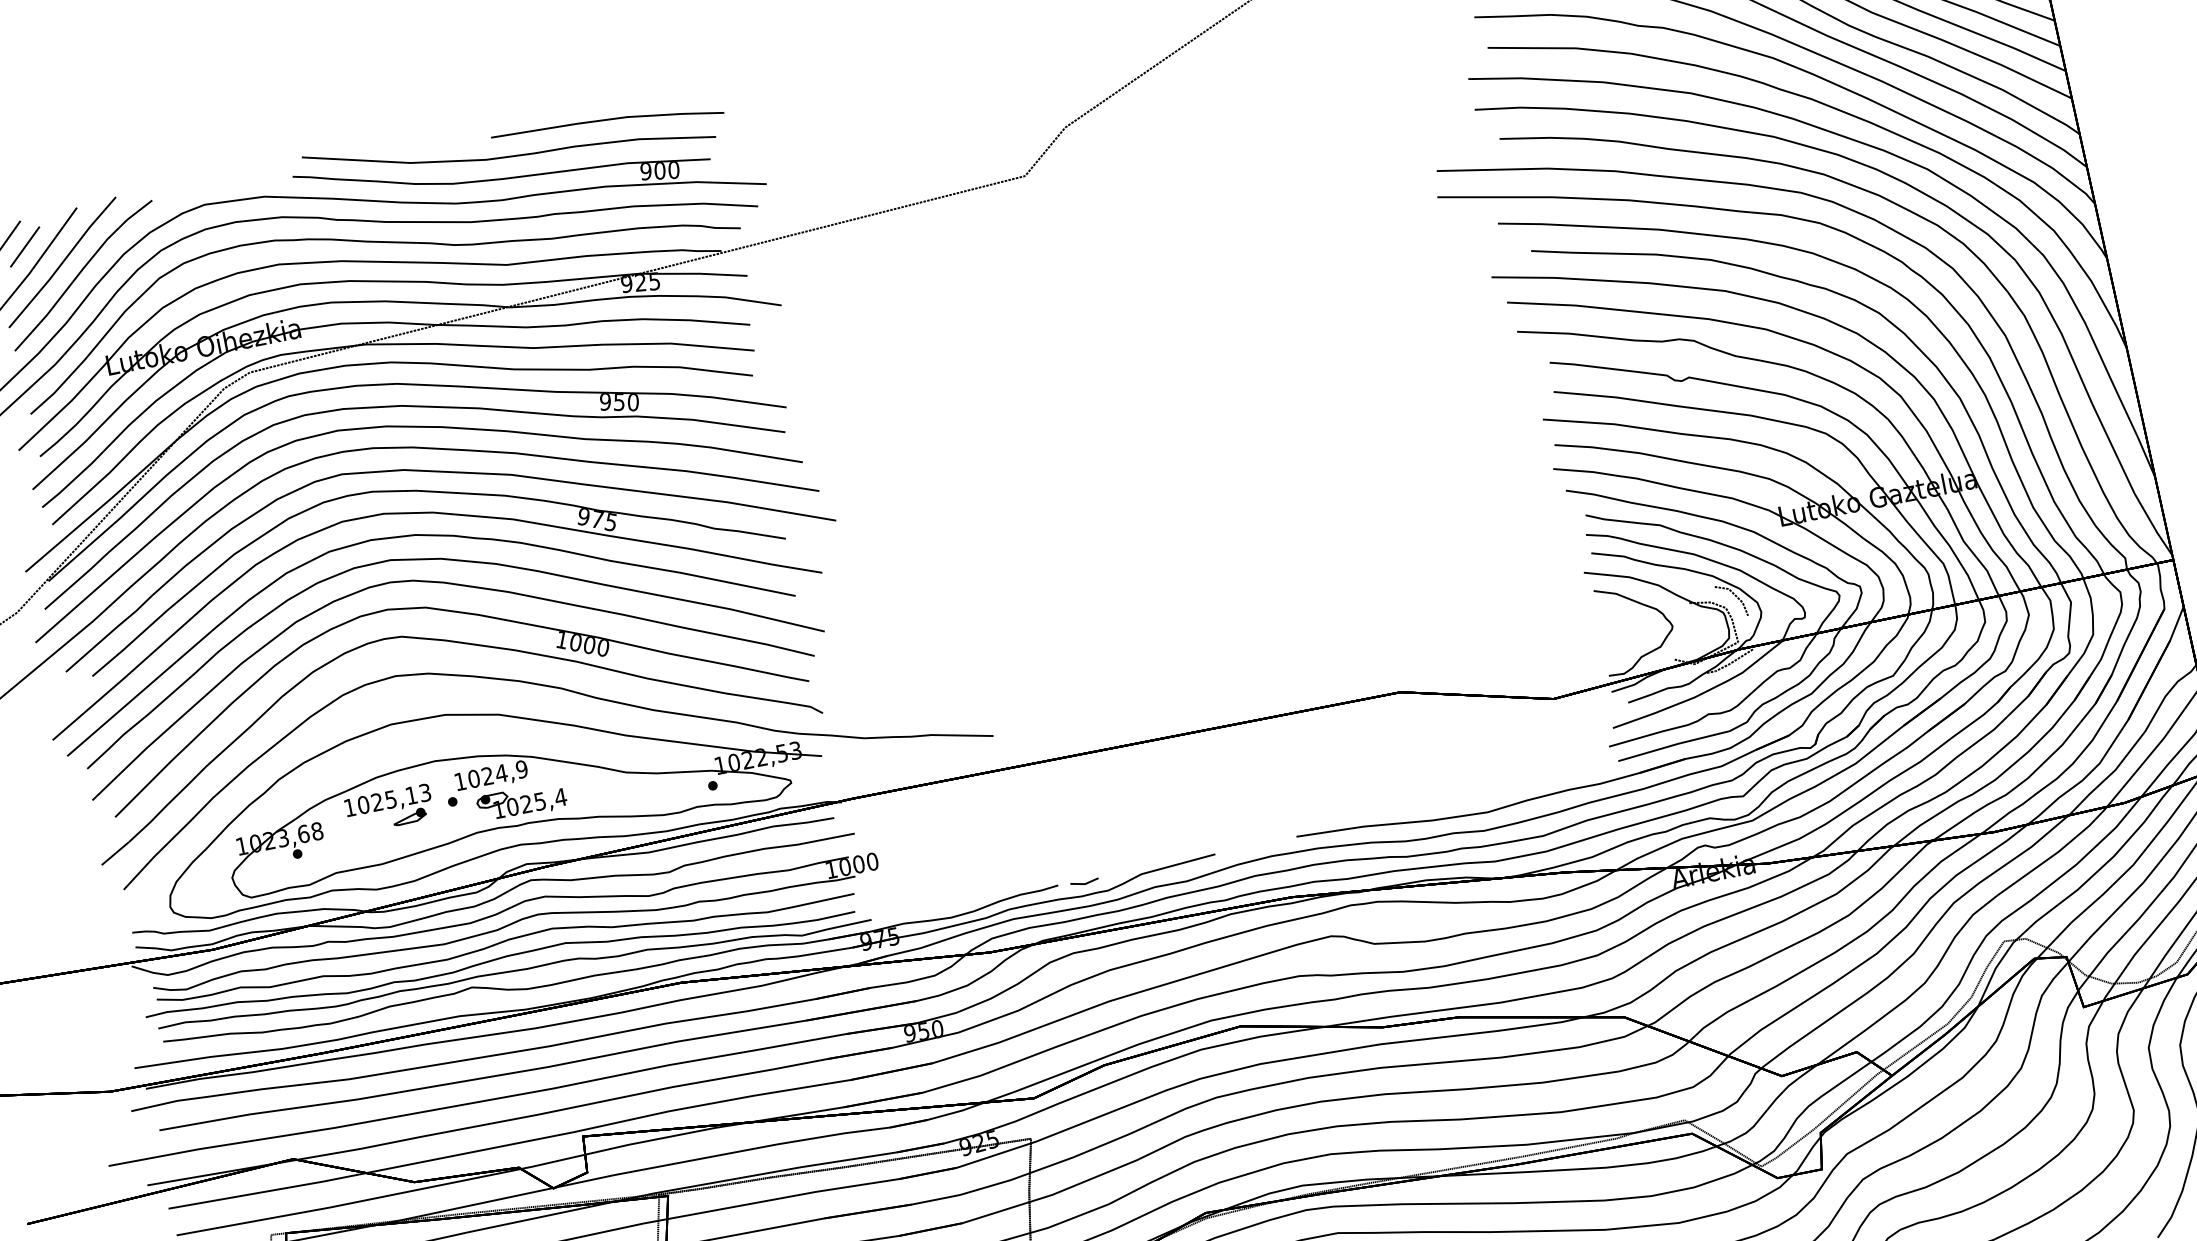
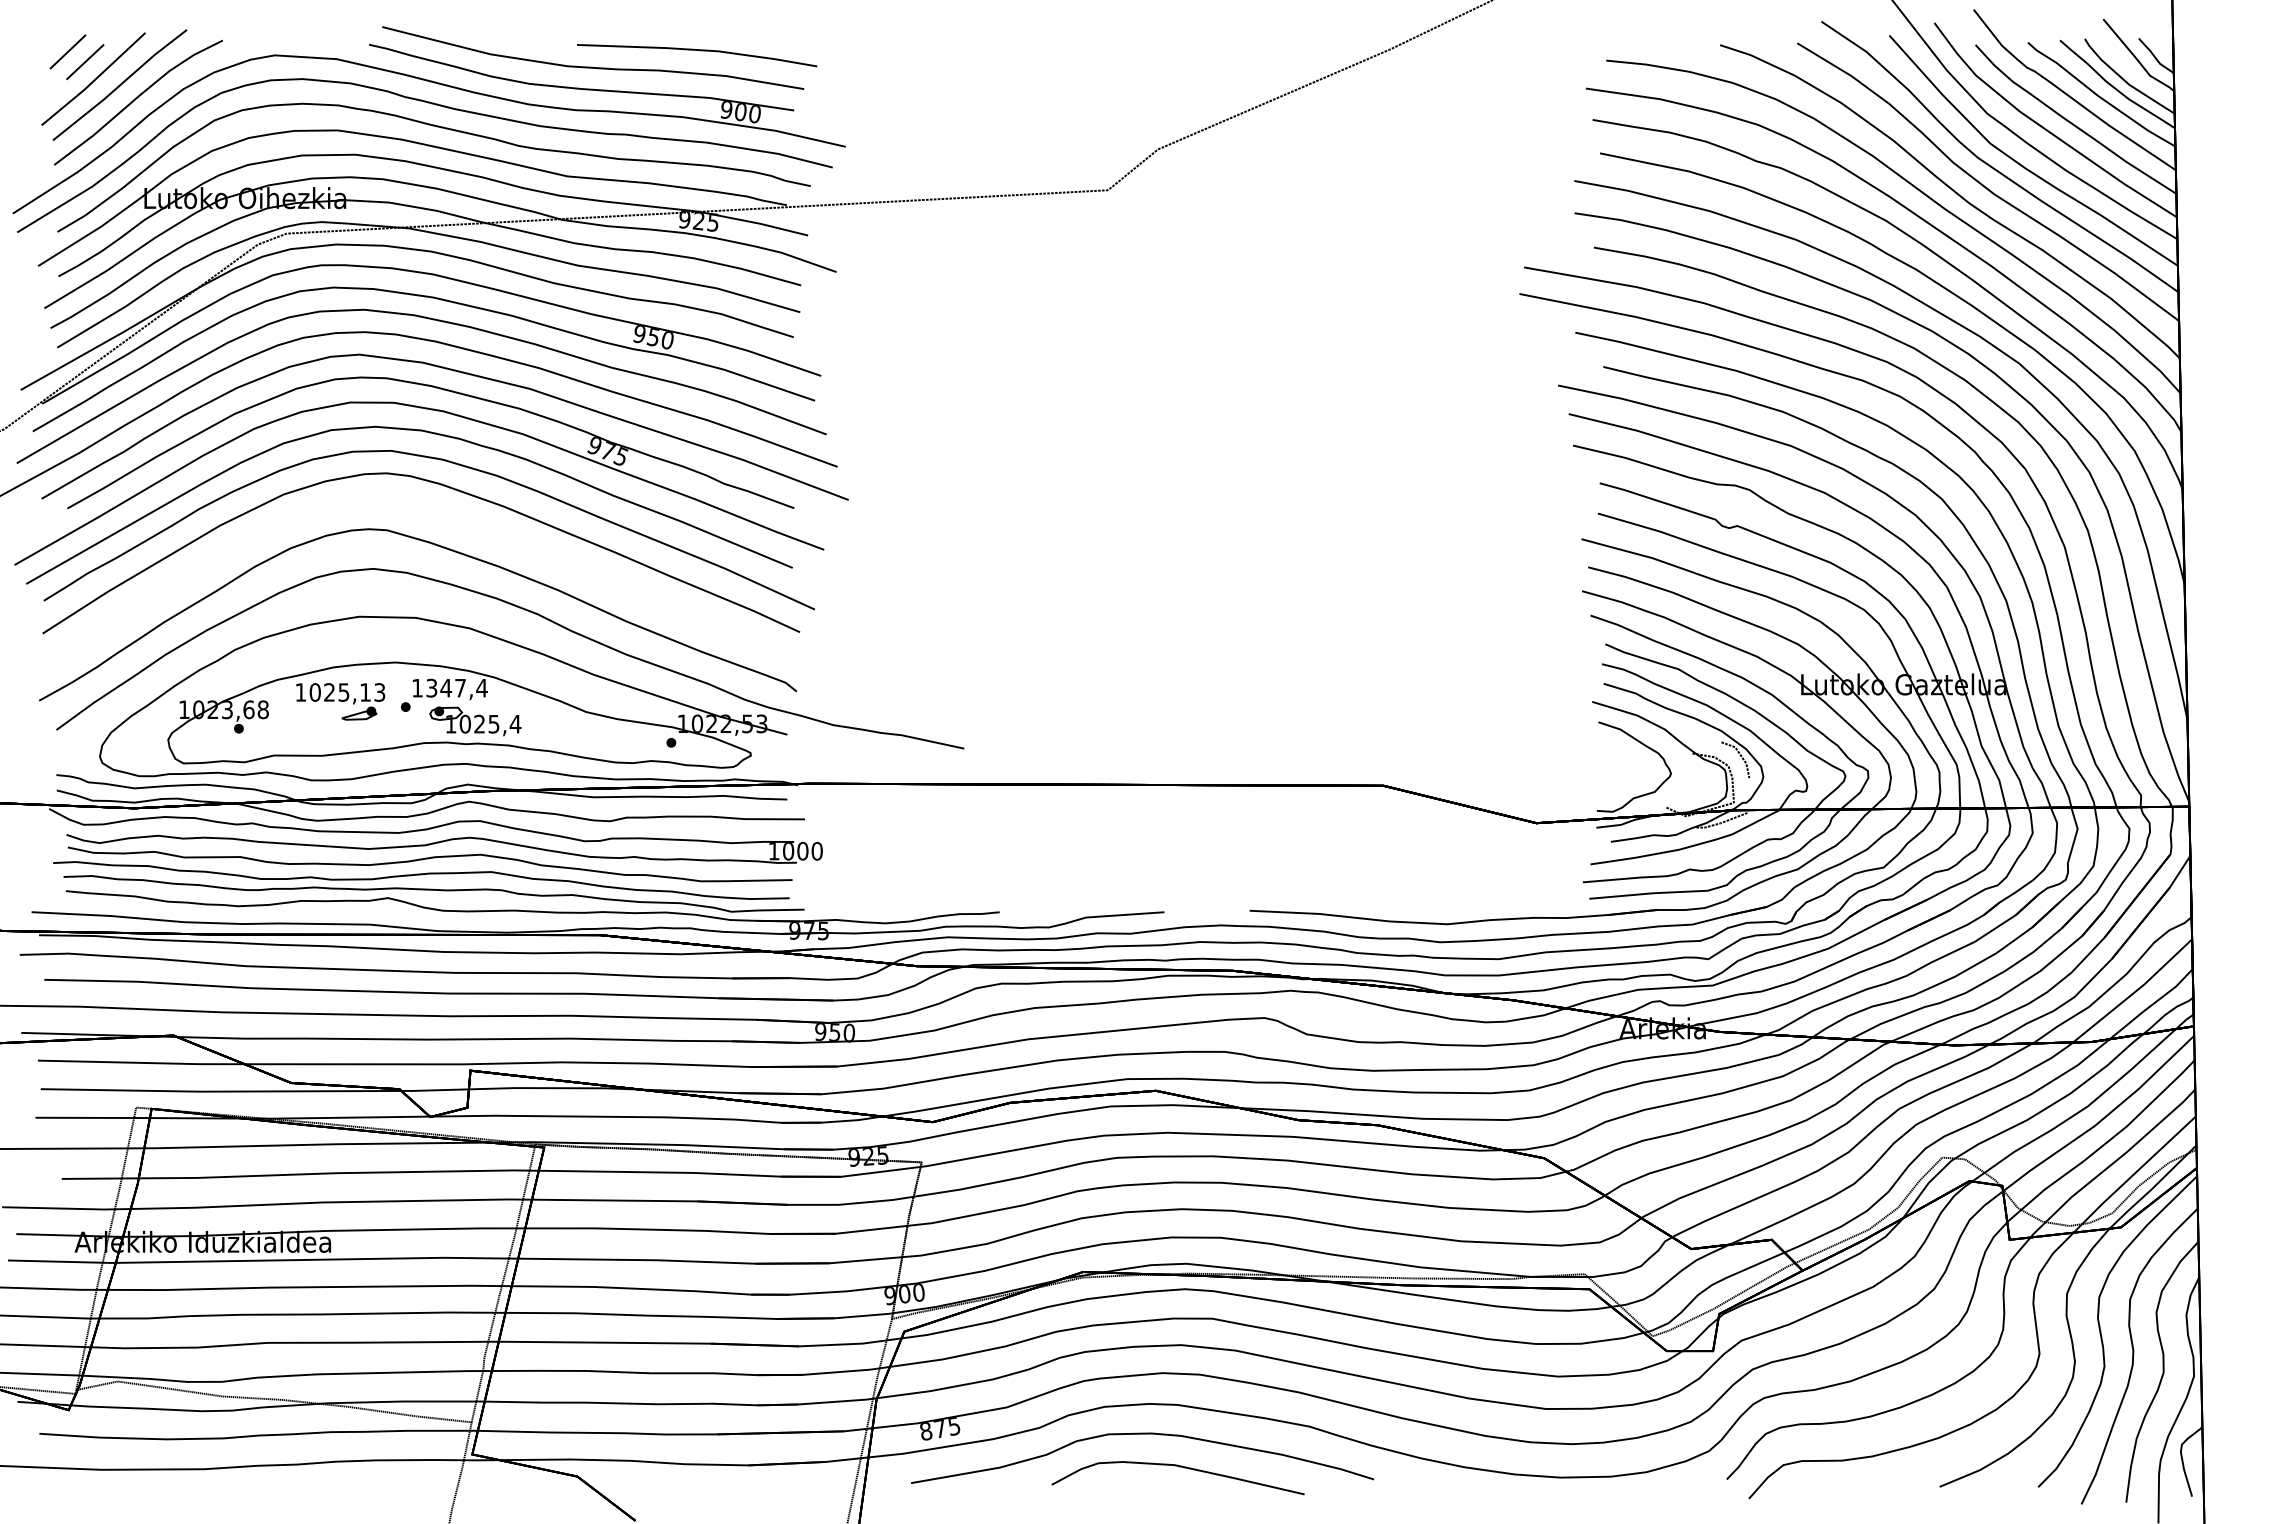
part: (453, 612) -> (444, 516), removed
text: (497, 773) -> (456, 687), 1024,9 -> 1347,4
line: (1084, 883) -> (1026, 915), removed

